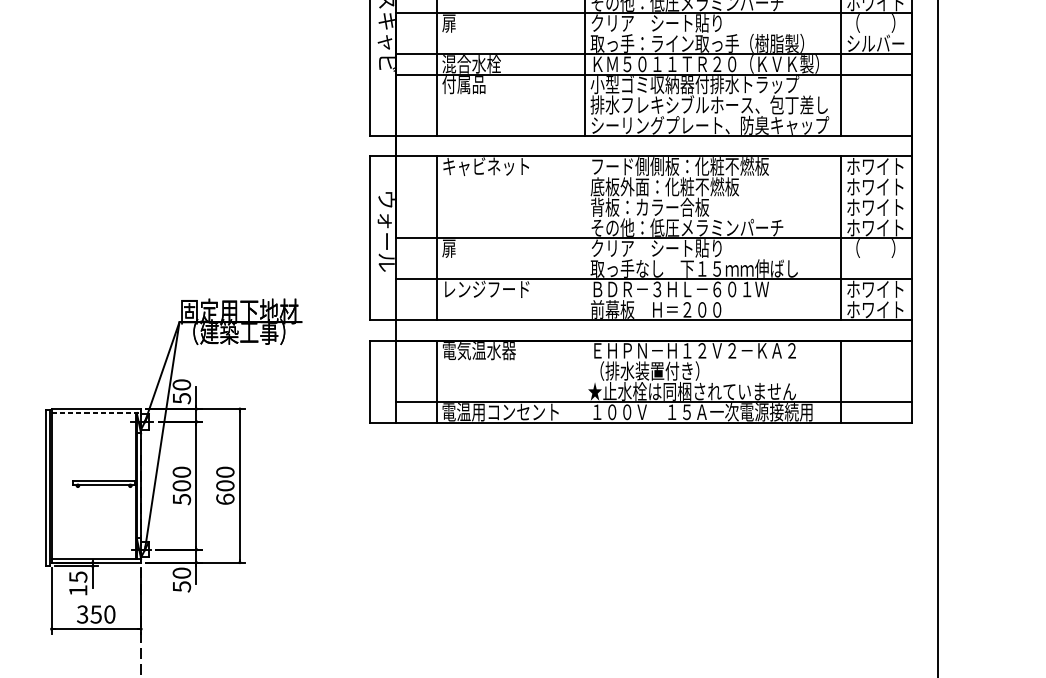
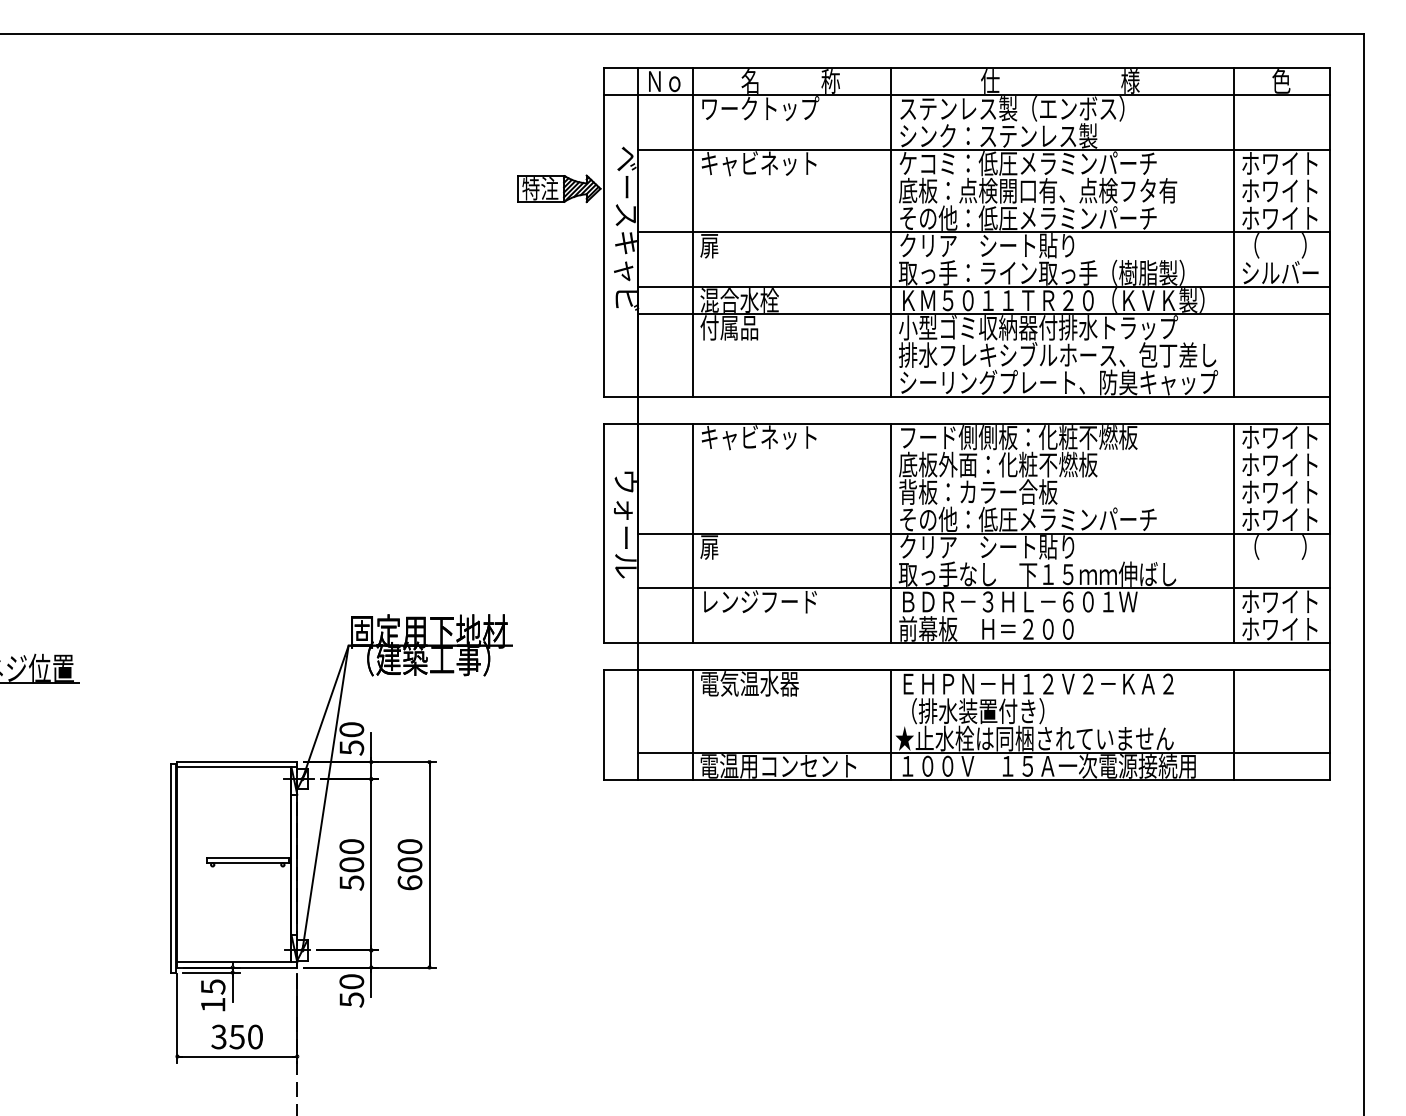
line: (585, 238) -> (891, 533), added
line: (585, 381) -> (891, 725), added
line: (96, 413) -> (237, 767), dashed -> solid

